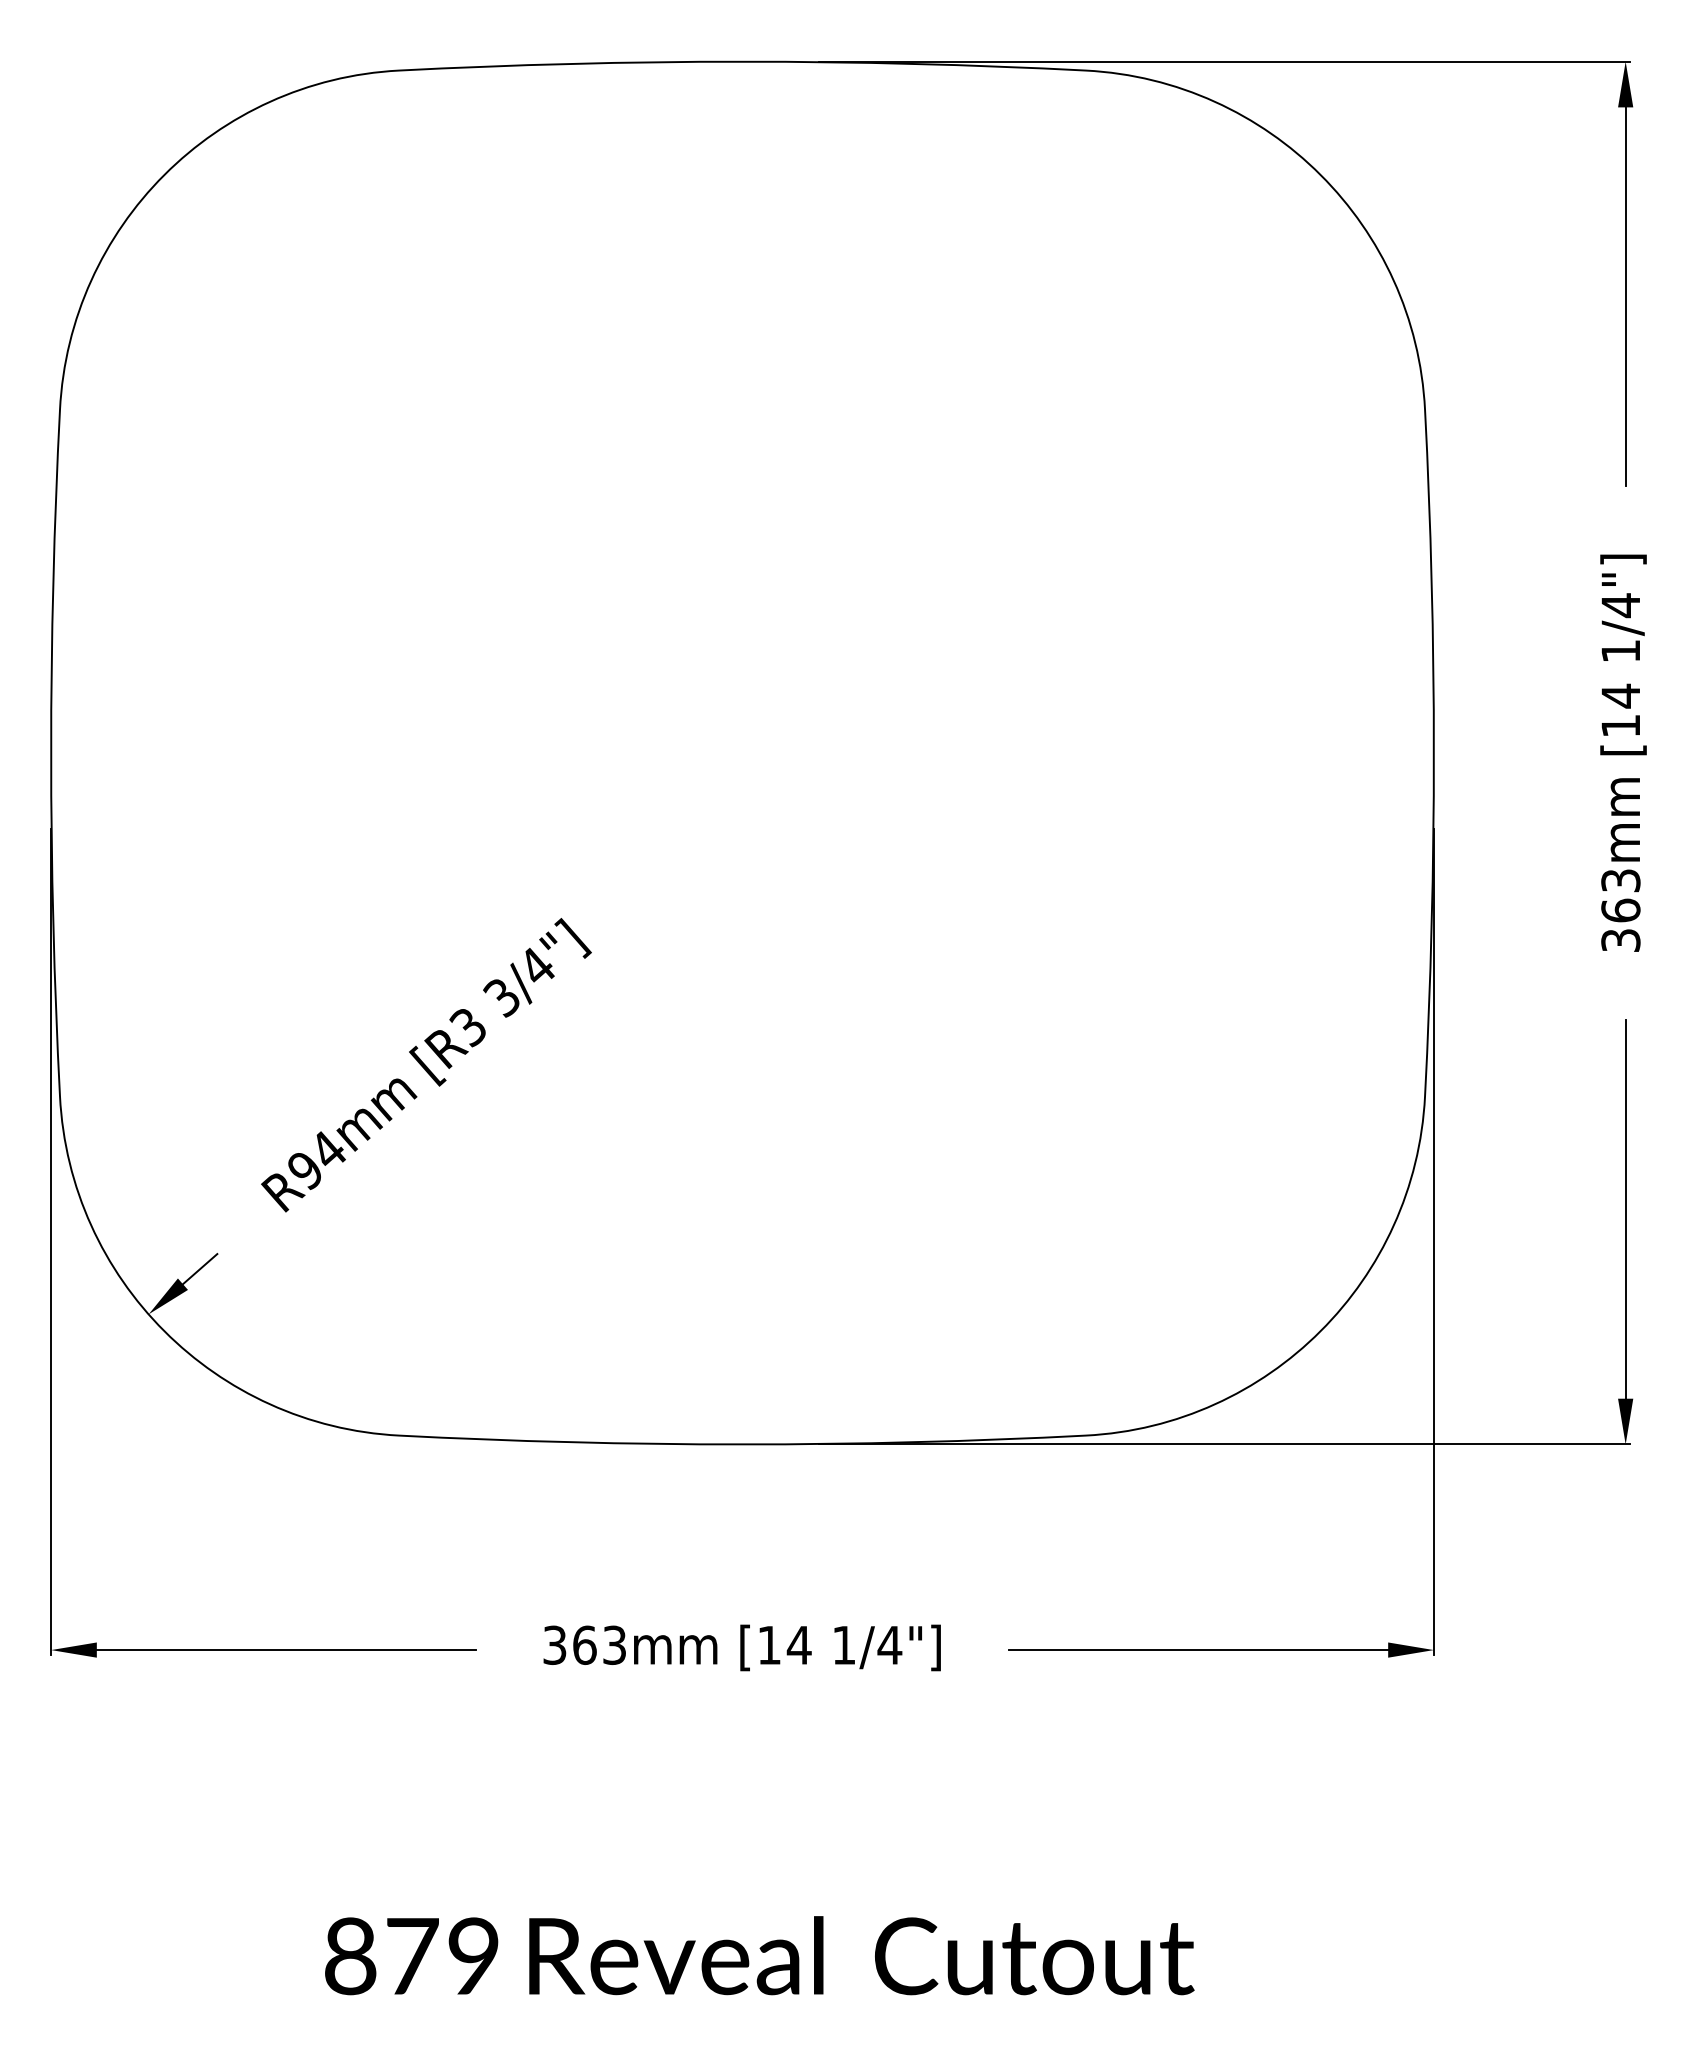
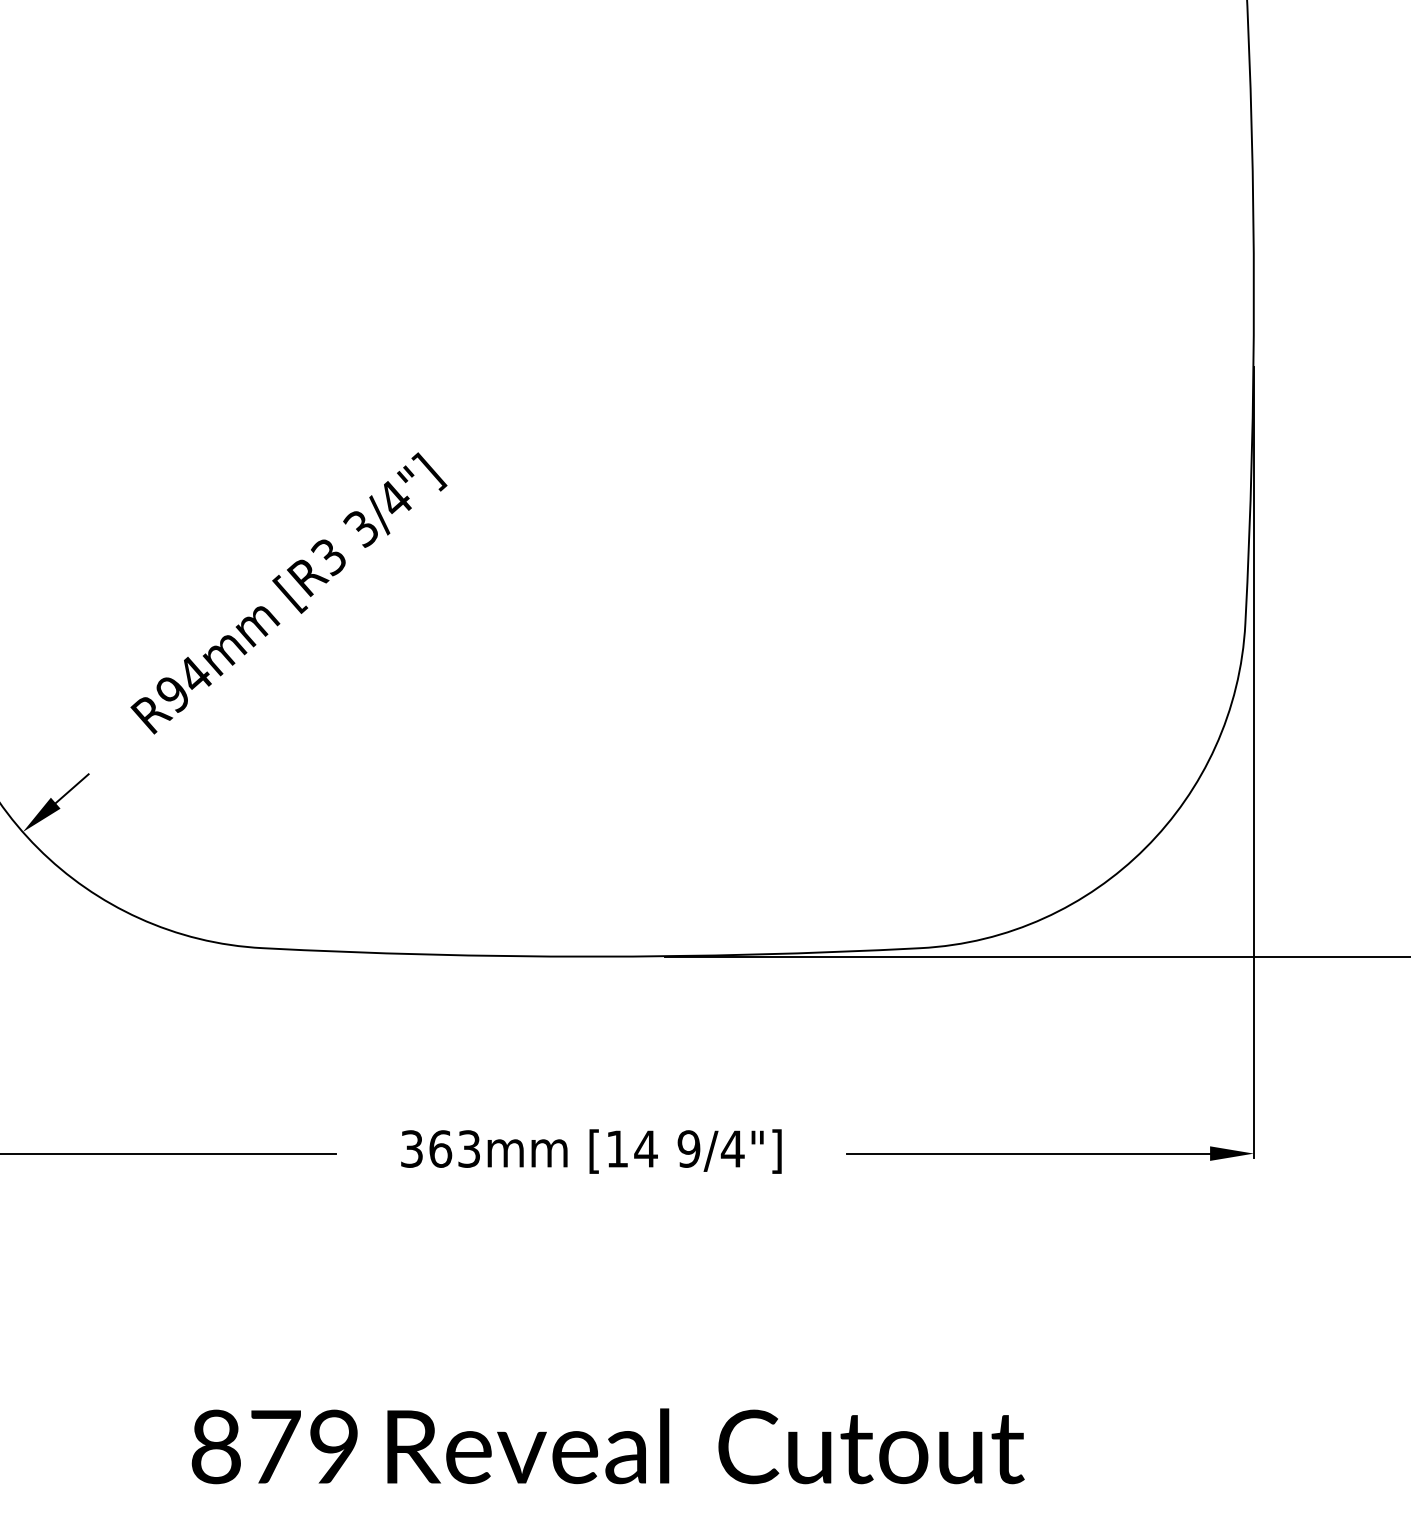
text: (843, 1644) -> (688, 1148), 1/4"] -> 9/4"]

